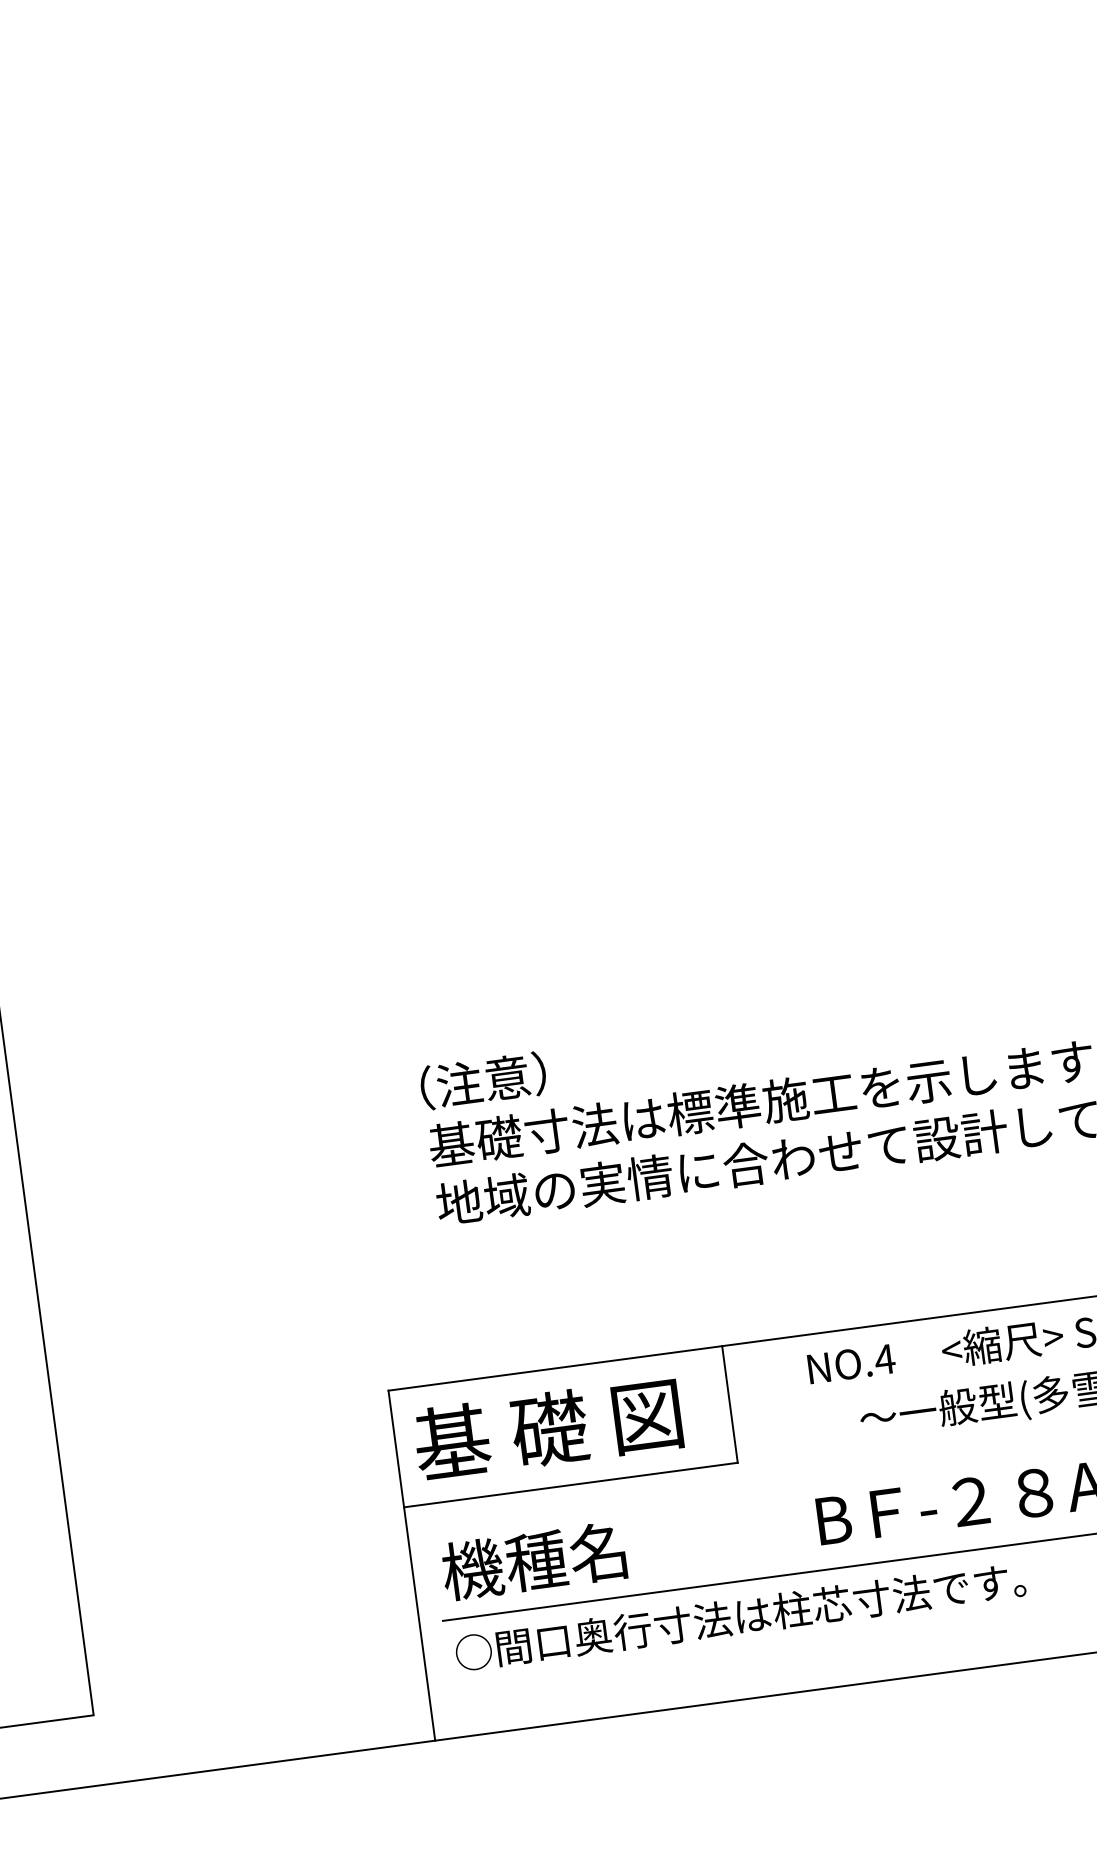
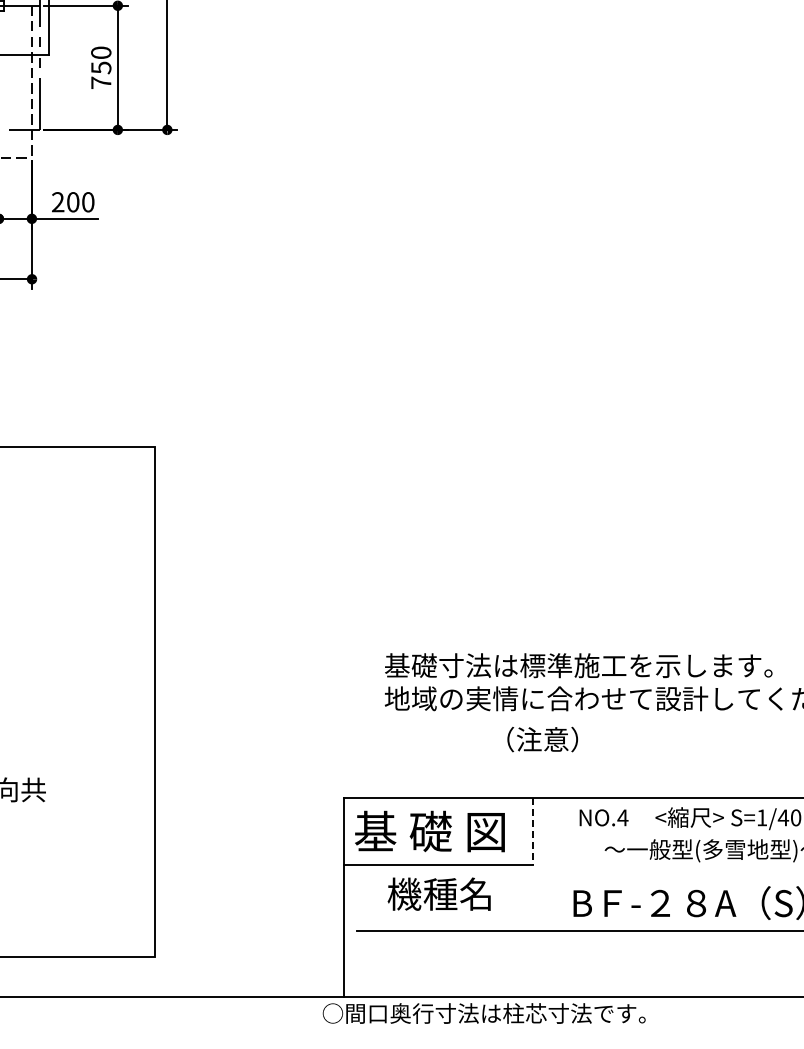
text: (482, 1080) -> (542, 739), moved
line: (730, 1404) -> (533, 831), solid -> dashed
text: (532, 1560) -> (438, 893), moved
text: (739, 1616) -> (483, 1013), moved

